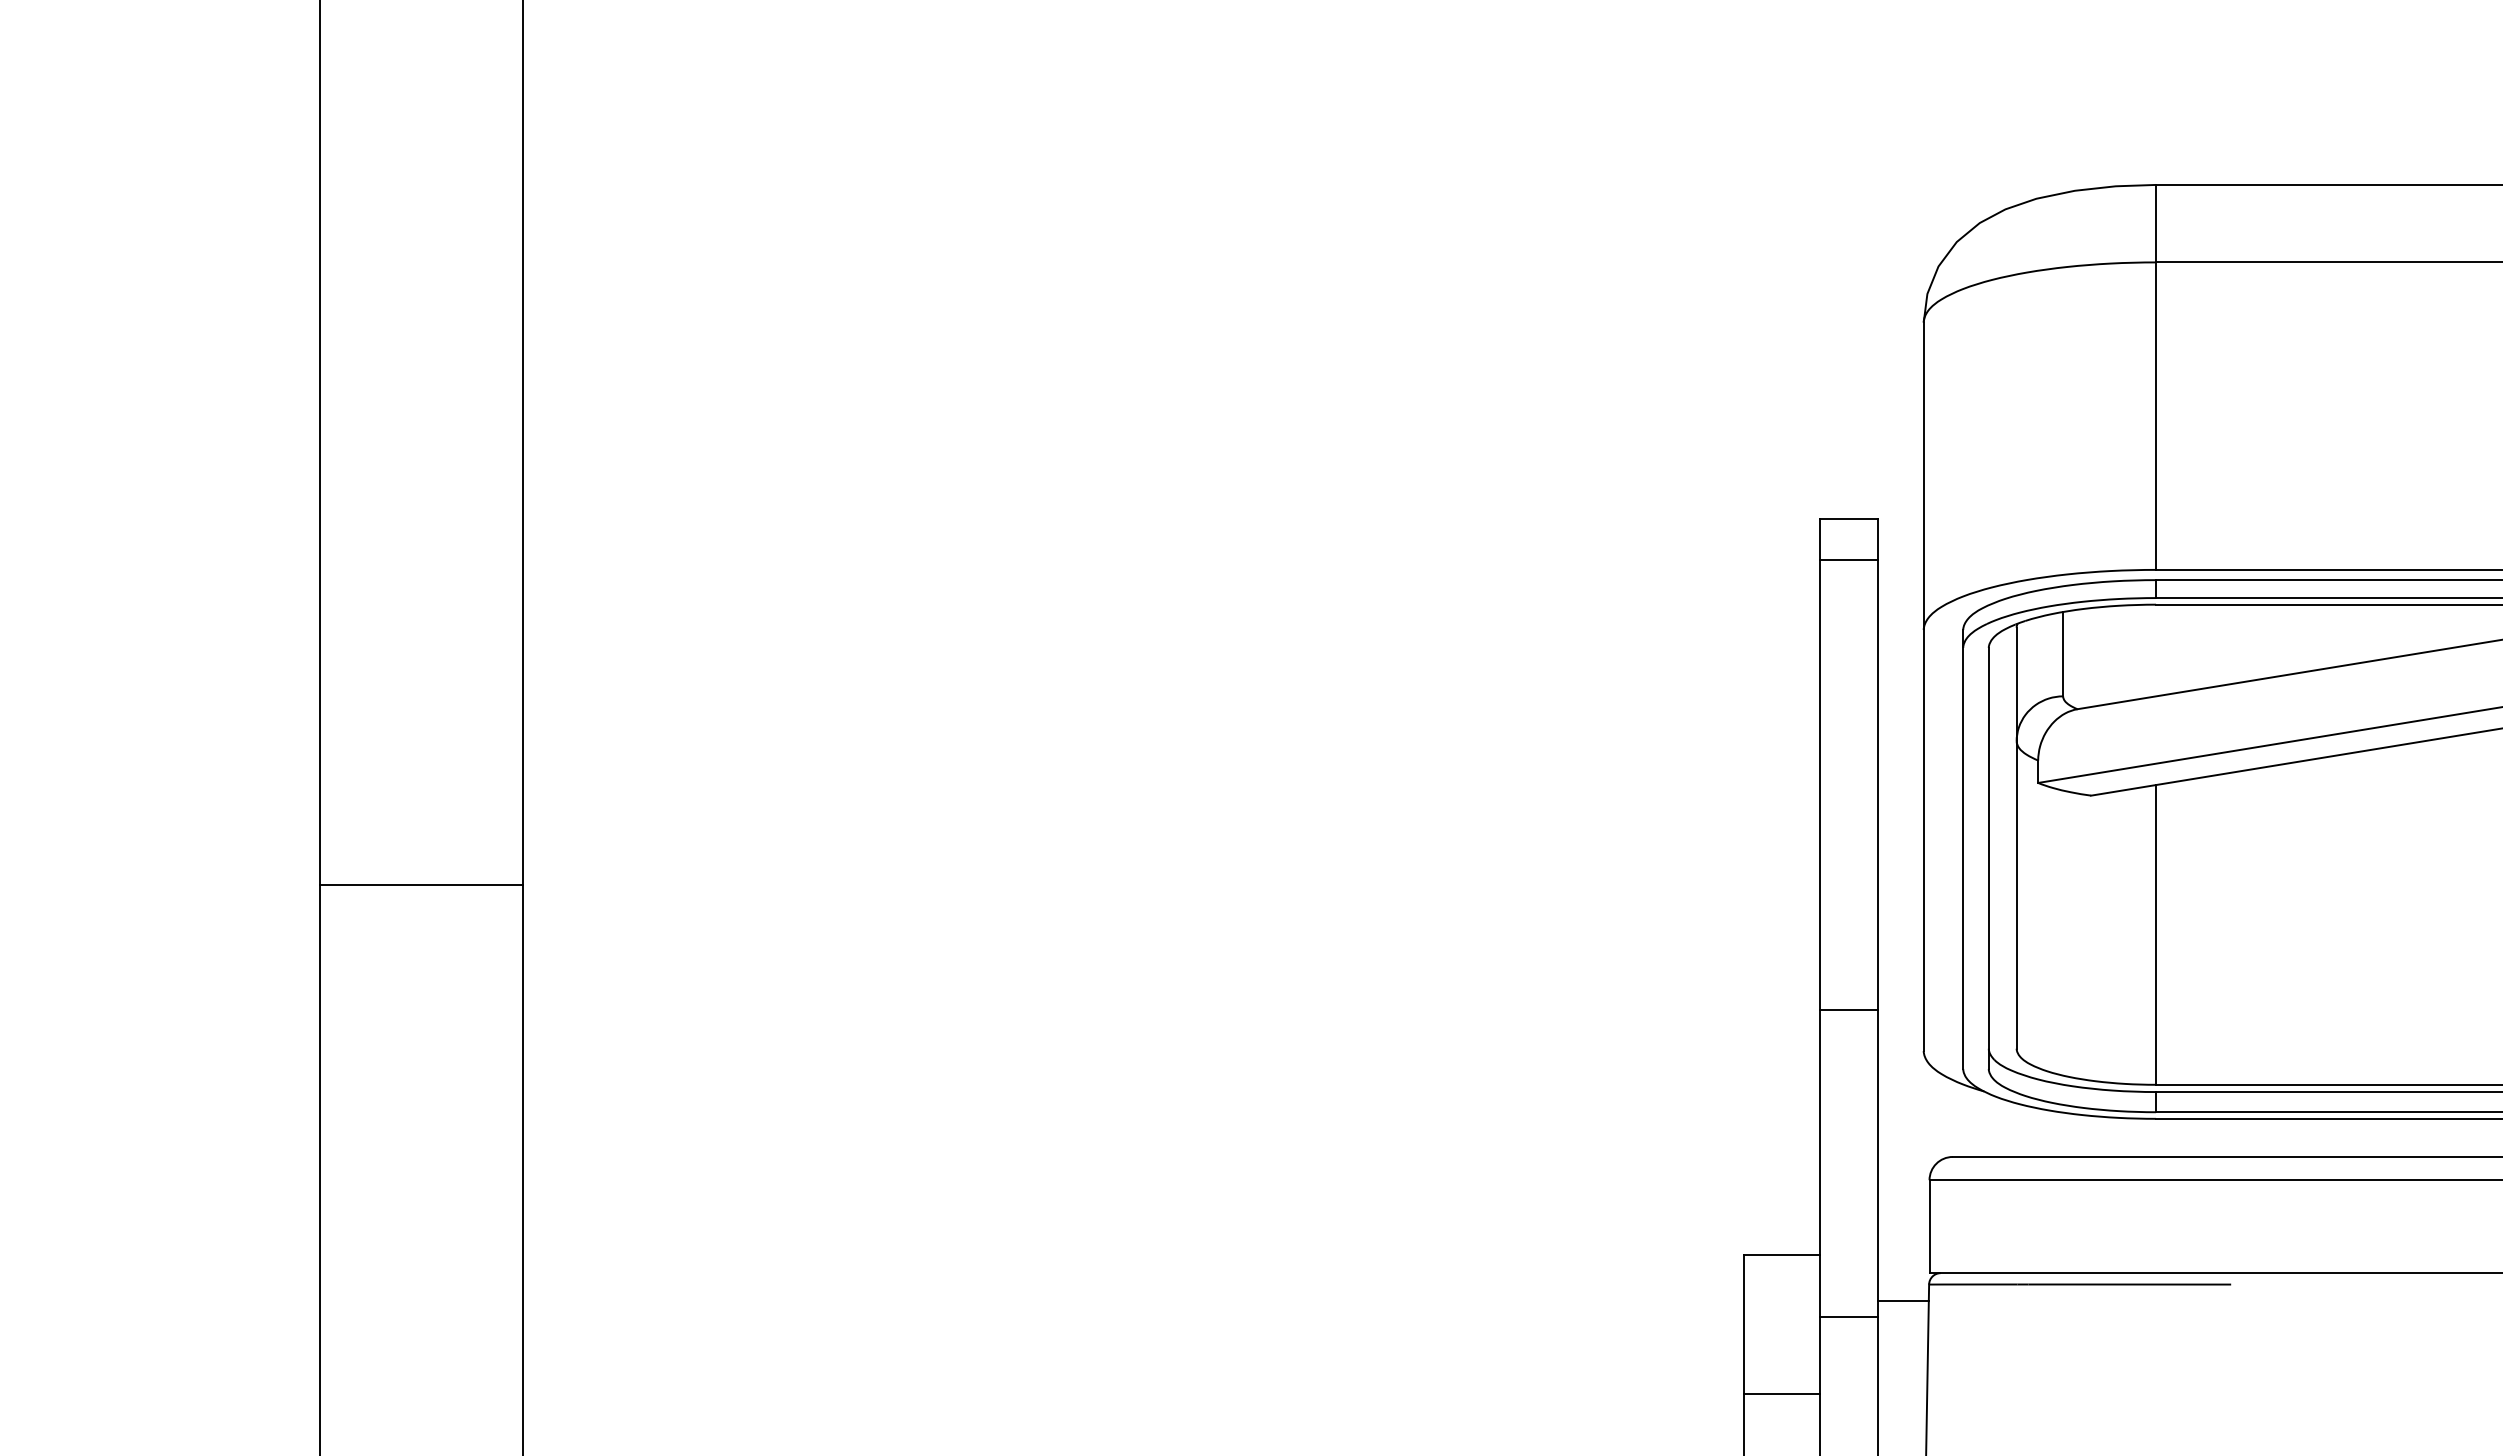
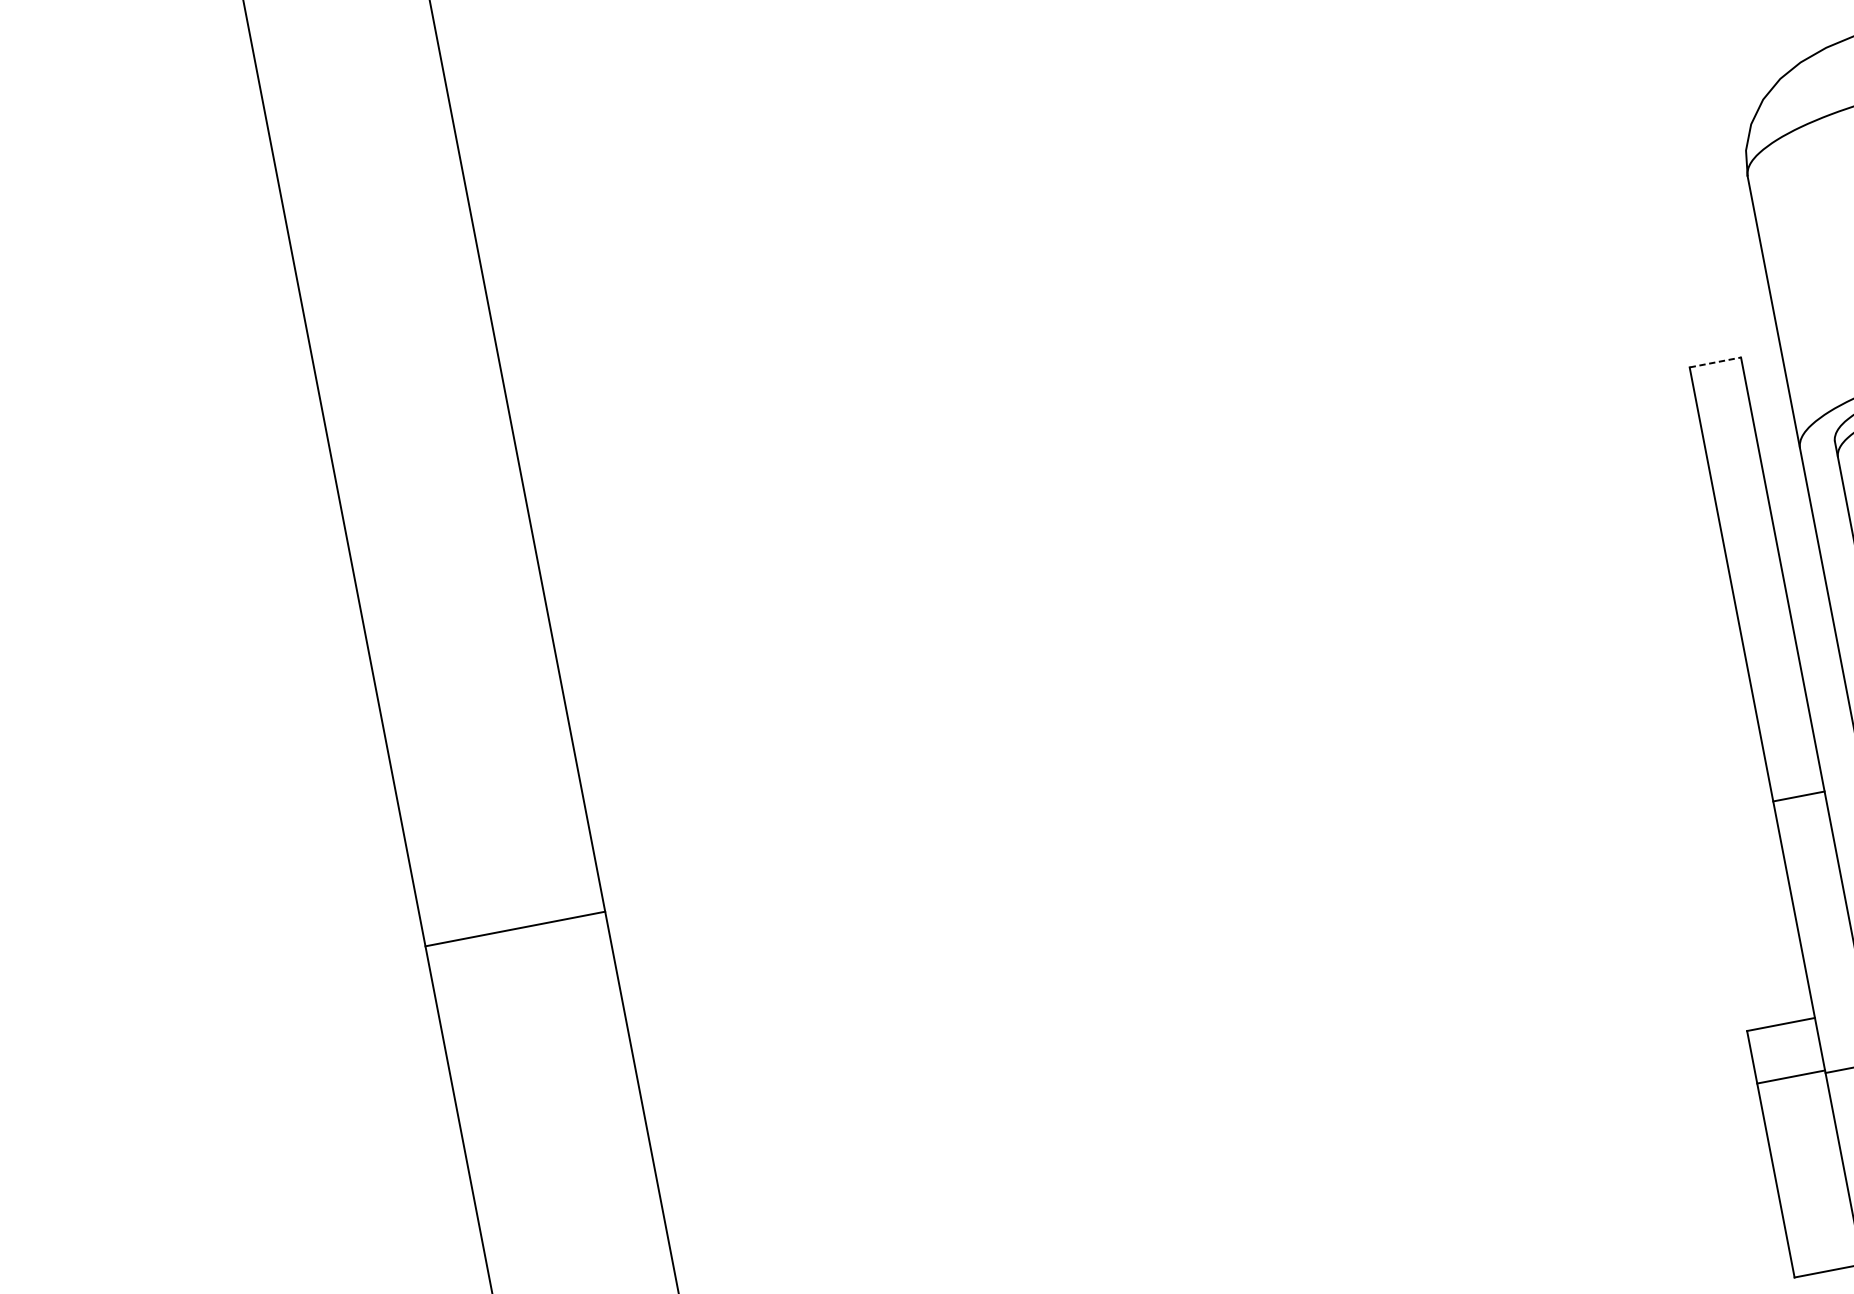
line: (1849, 518) -> (1715, 362), solid -> dashed
line: (1849, 559) -> (1722, 398), removed
line: (1781, 1393) -> (1790, 1076), moved

